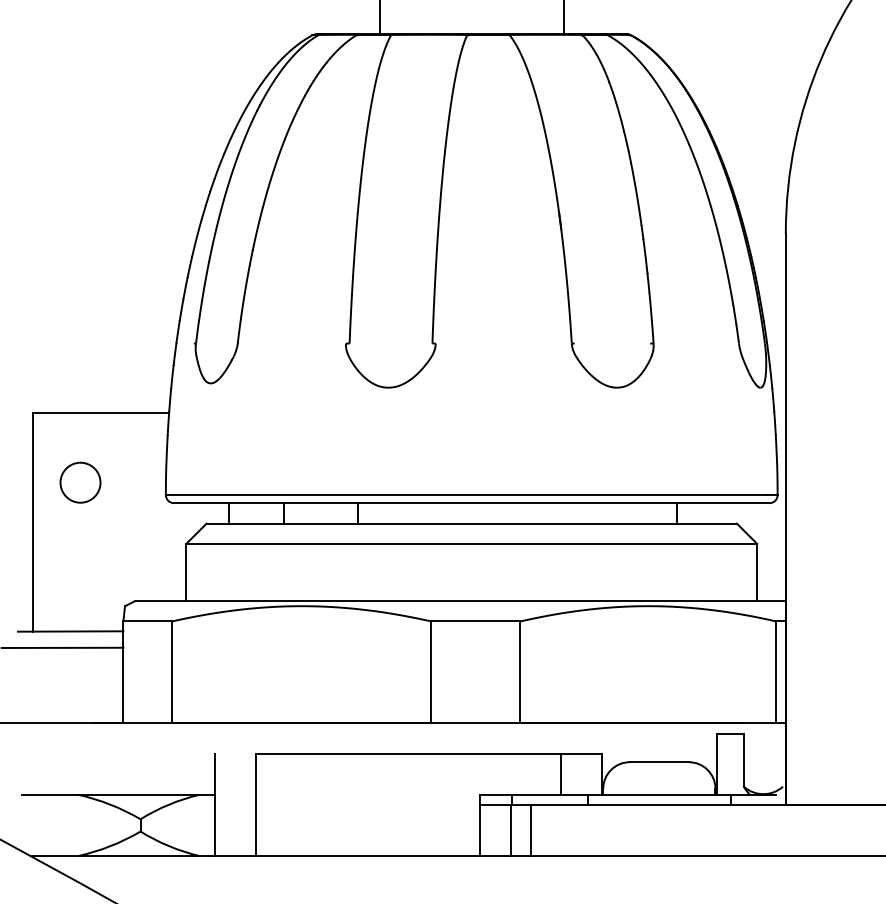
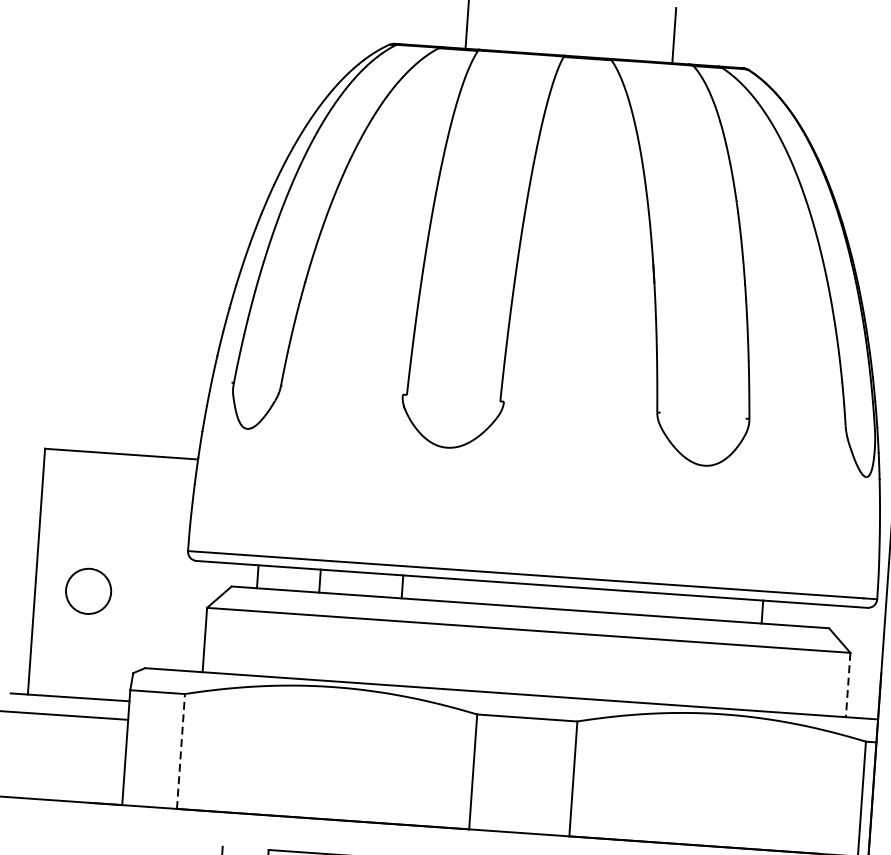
circle: (80, 482) -> (88, 591), moved
line: (757, 572) -> (848, 684), solid -> dashed
line: (172, 672) -> (181, 751), solid -> dashed

